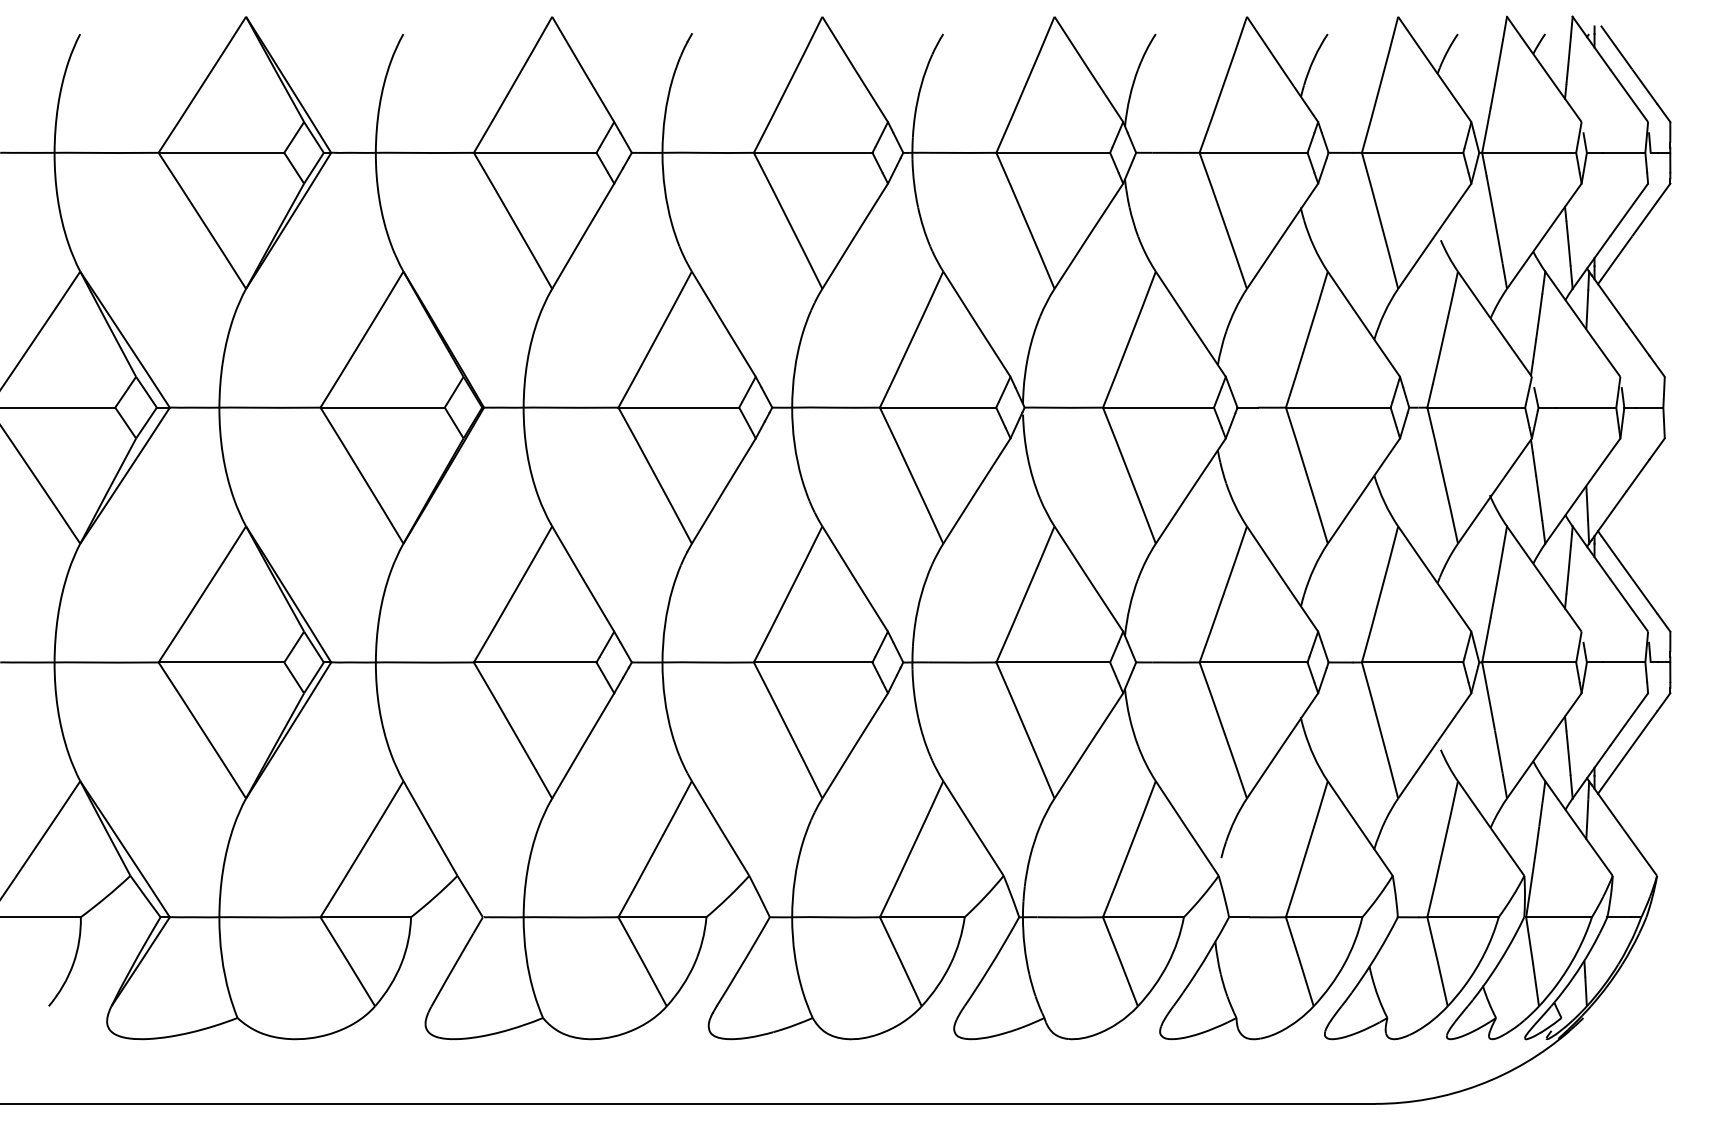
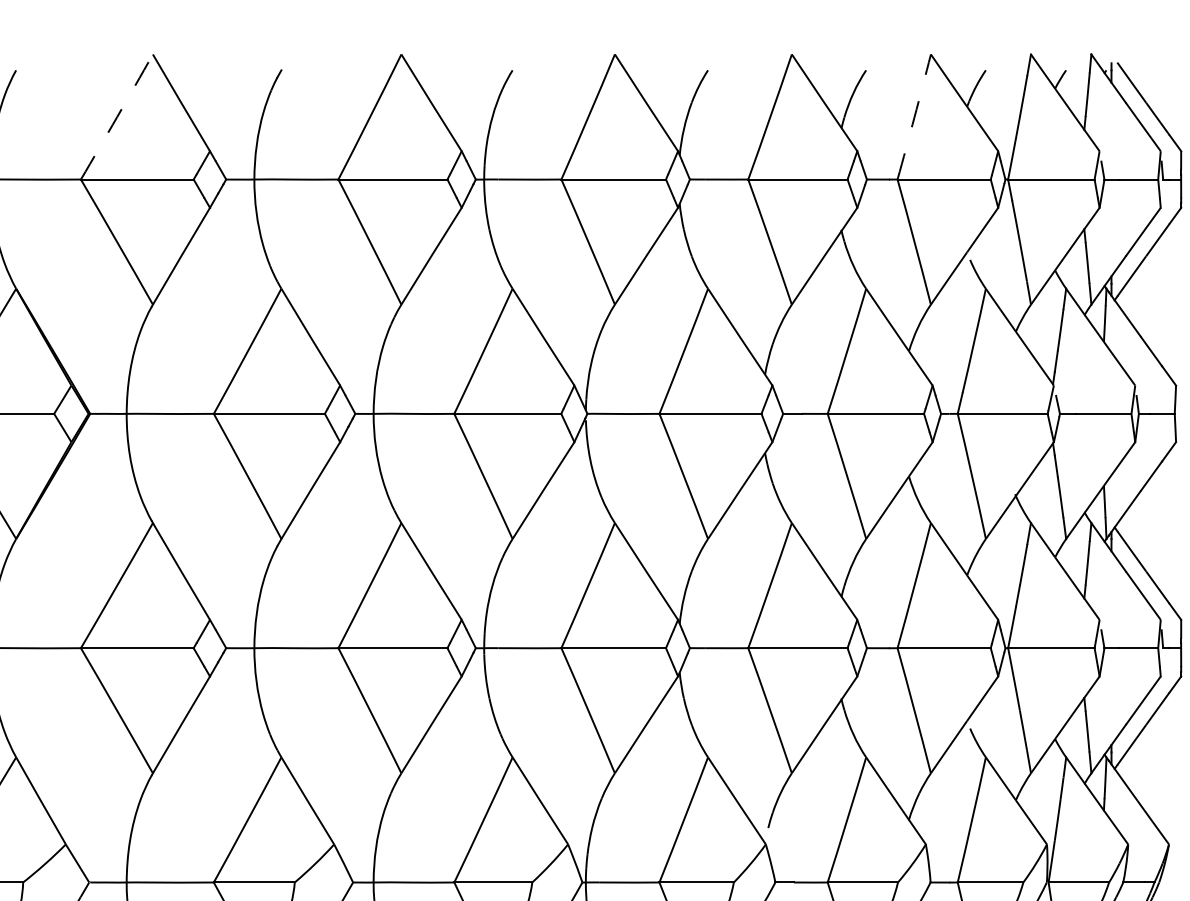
arc: (513, 84) -> (117, 116), solid -> dashed
arc: (1380, 84) -> (914, 116), solid -> dashed

